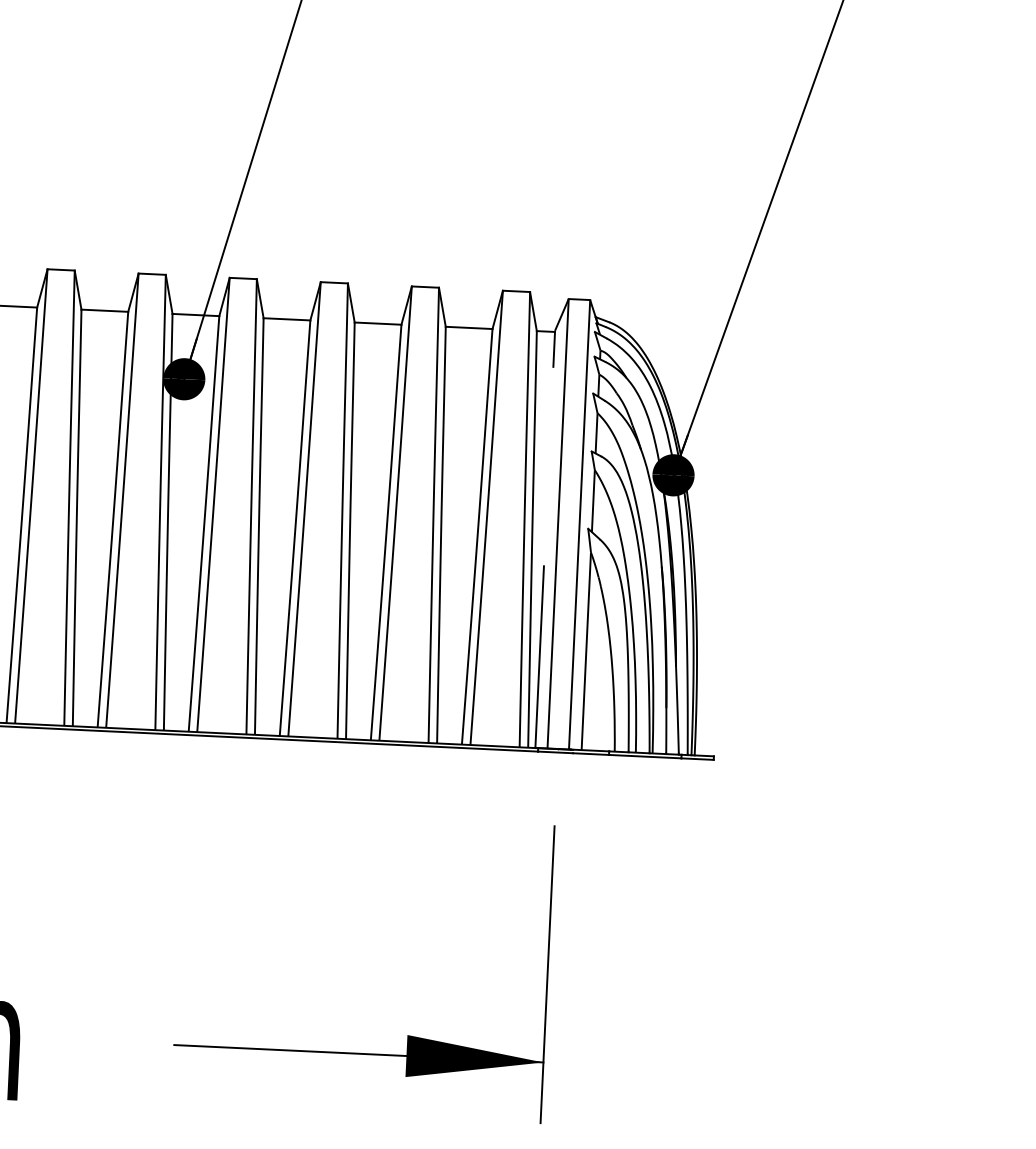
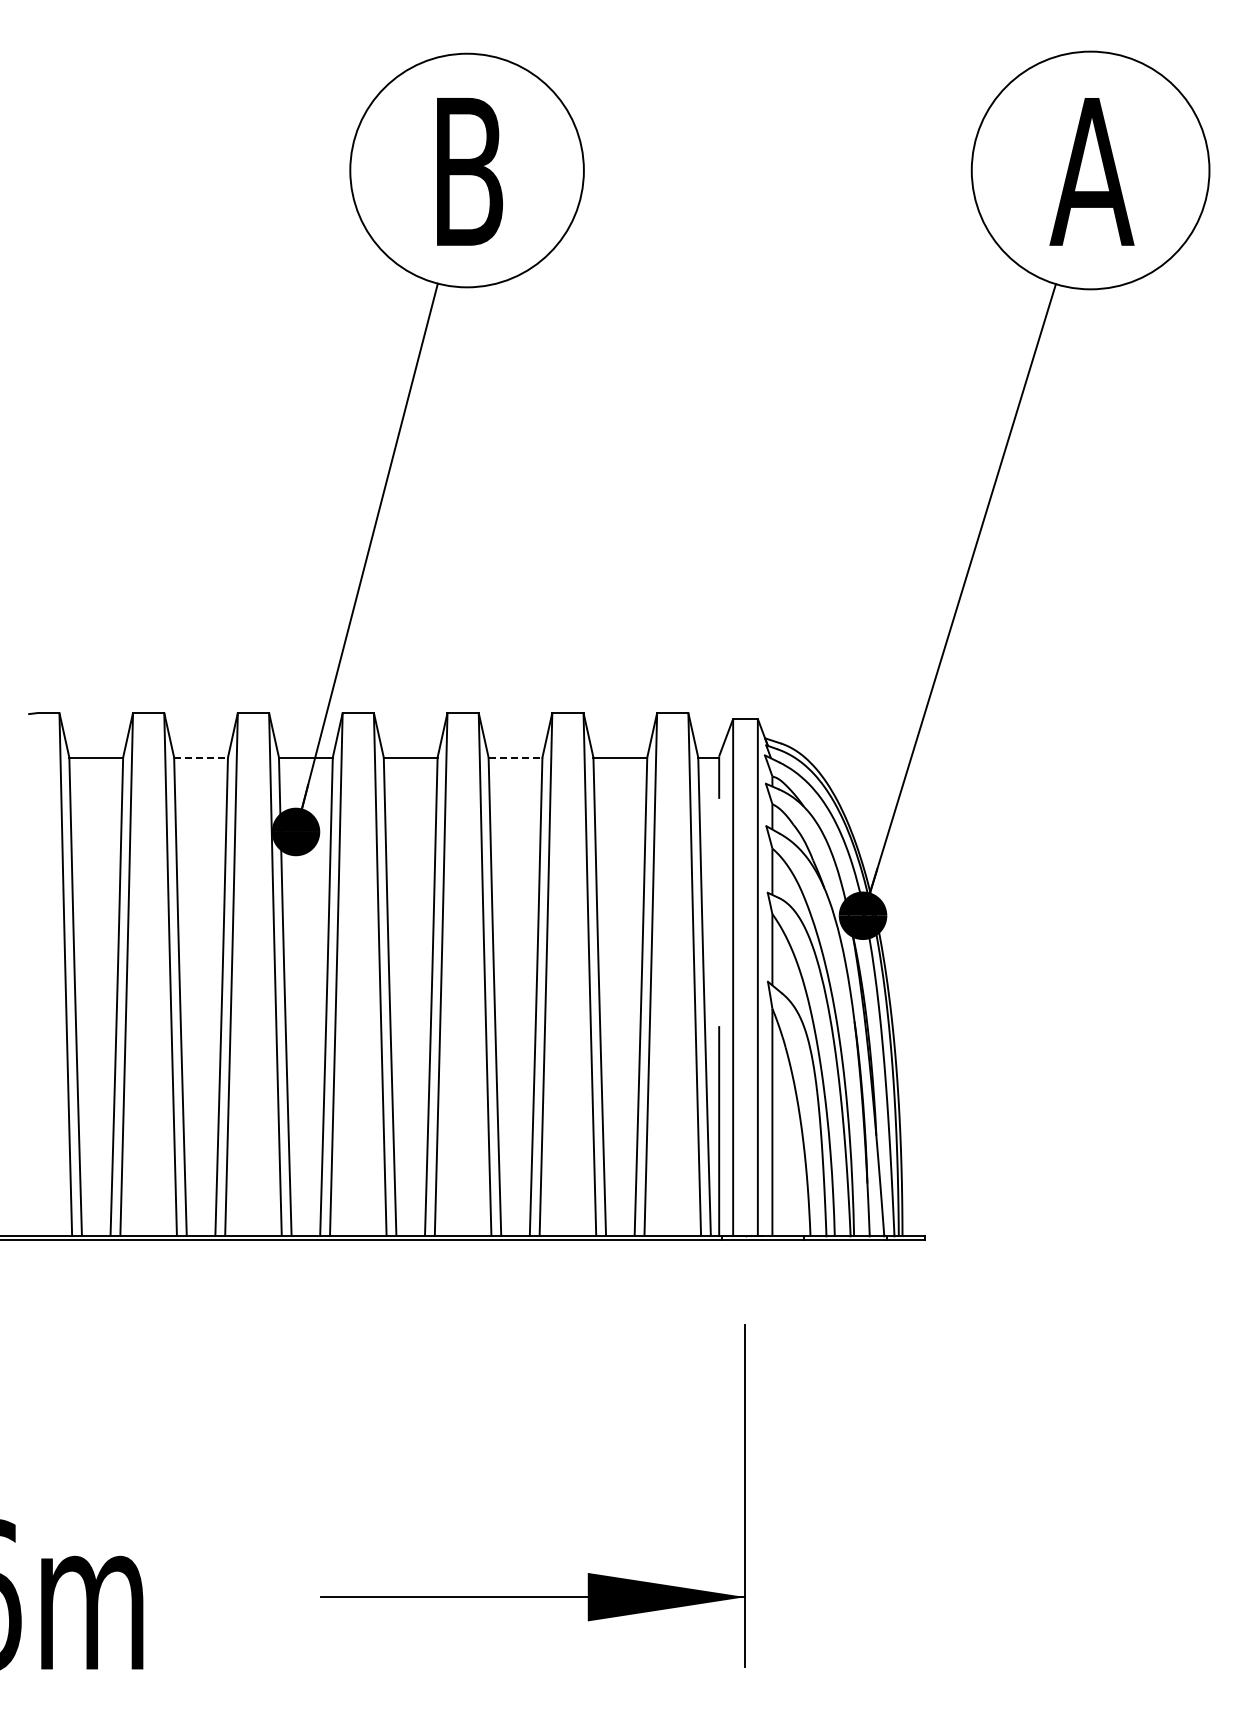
line: (105, 310) -> (201, 757), solid -> dashed
line: (378, 323) -> (515, 757), solid -> dashed

